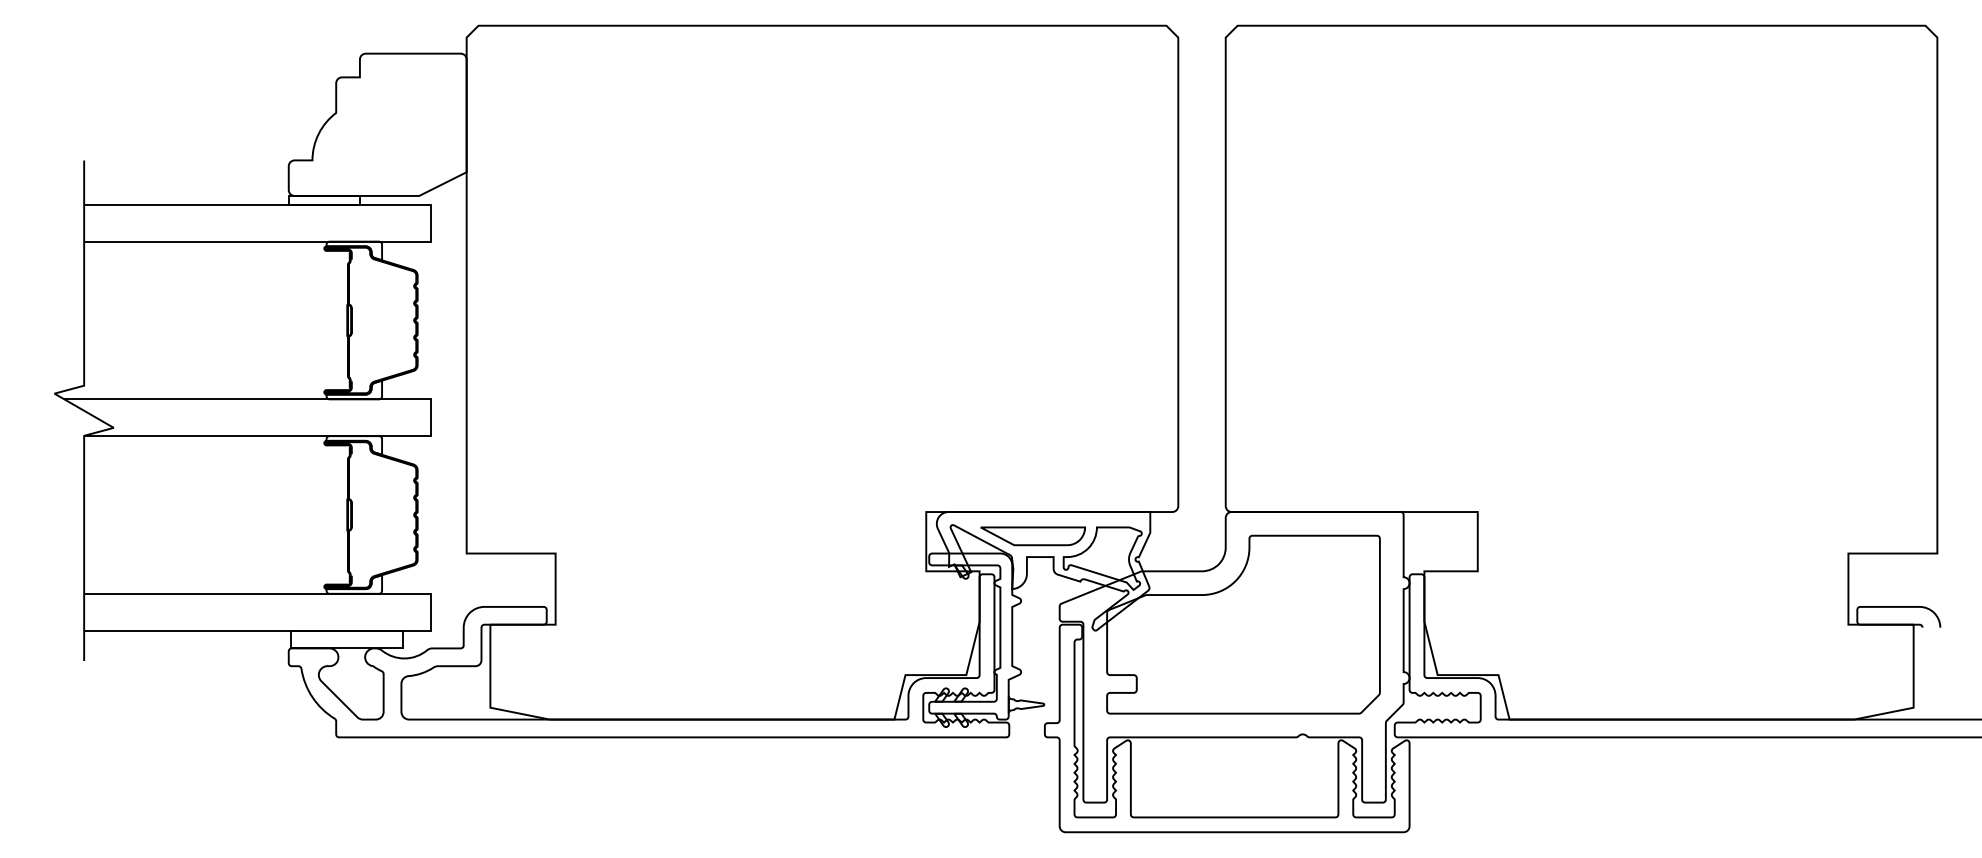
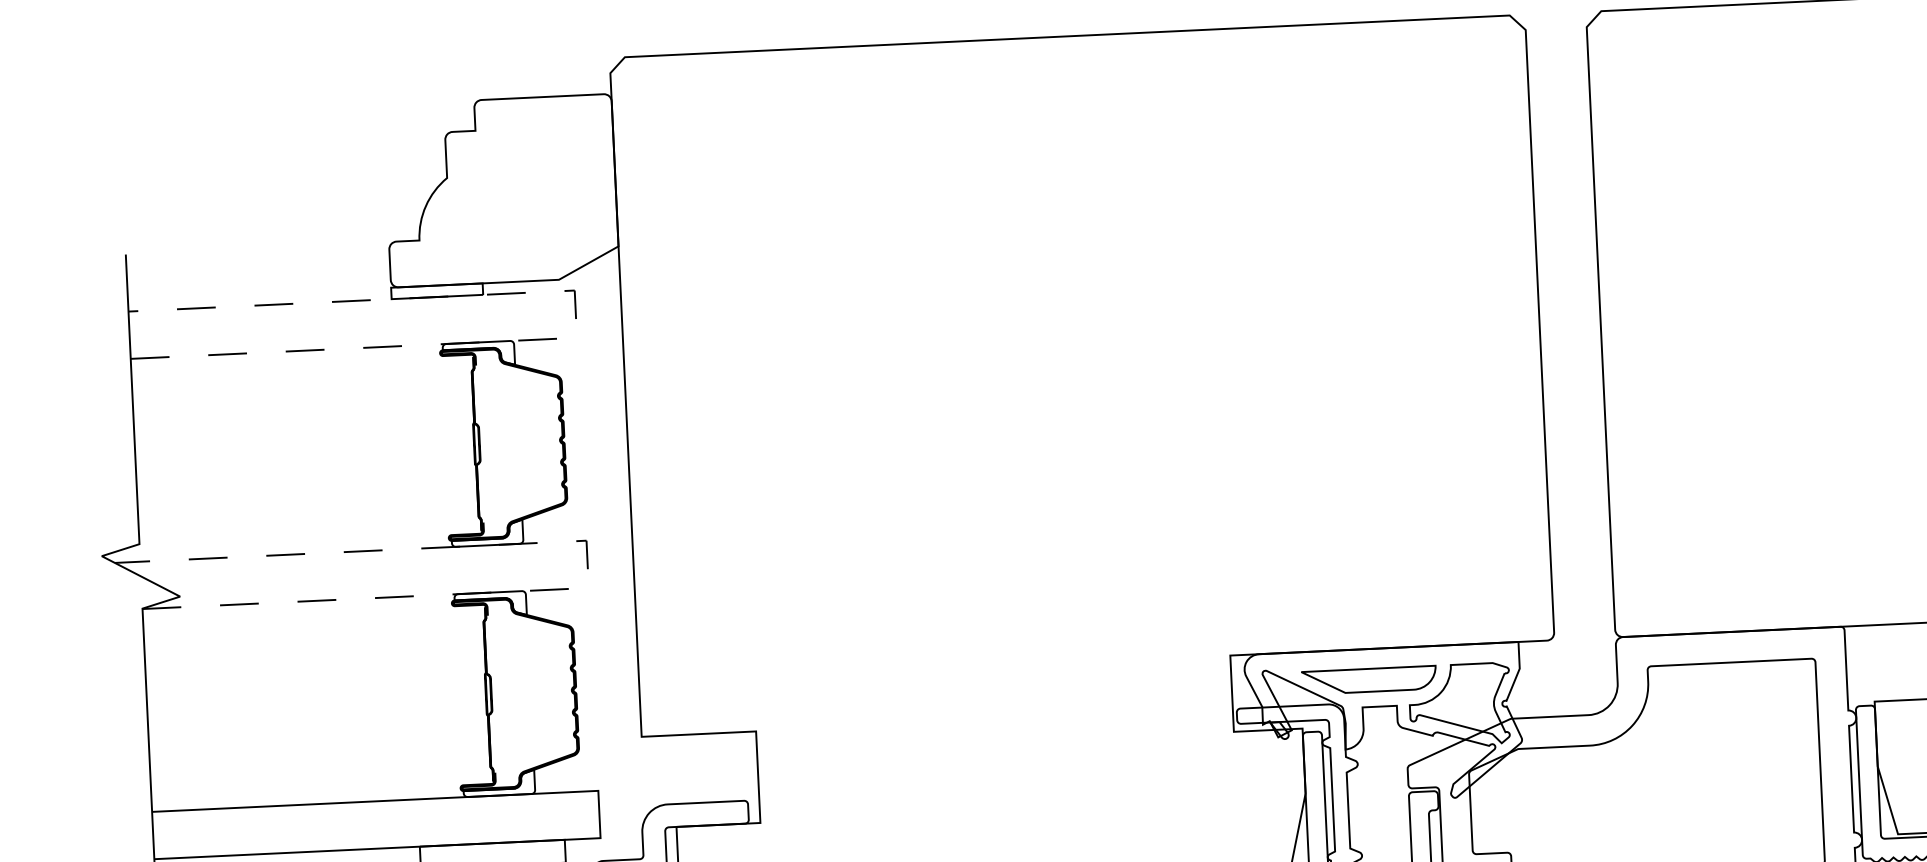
line: (431, 222) -> (576, 313), solid -> dashed
line: (431, 407) -> (587, 551), solid -> dashed

